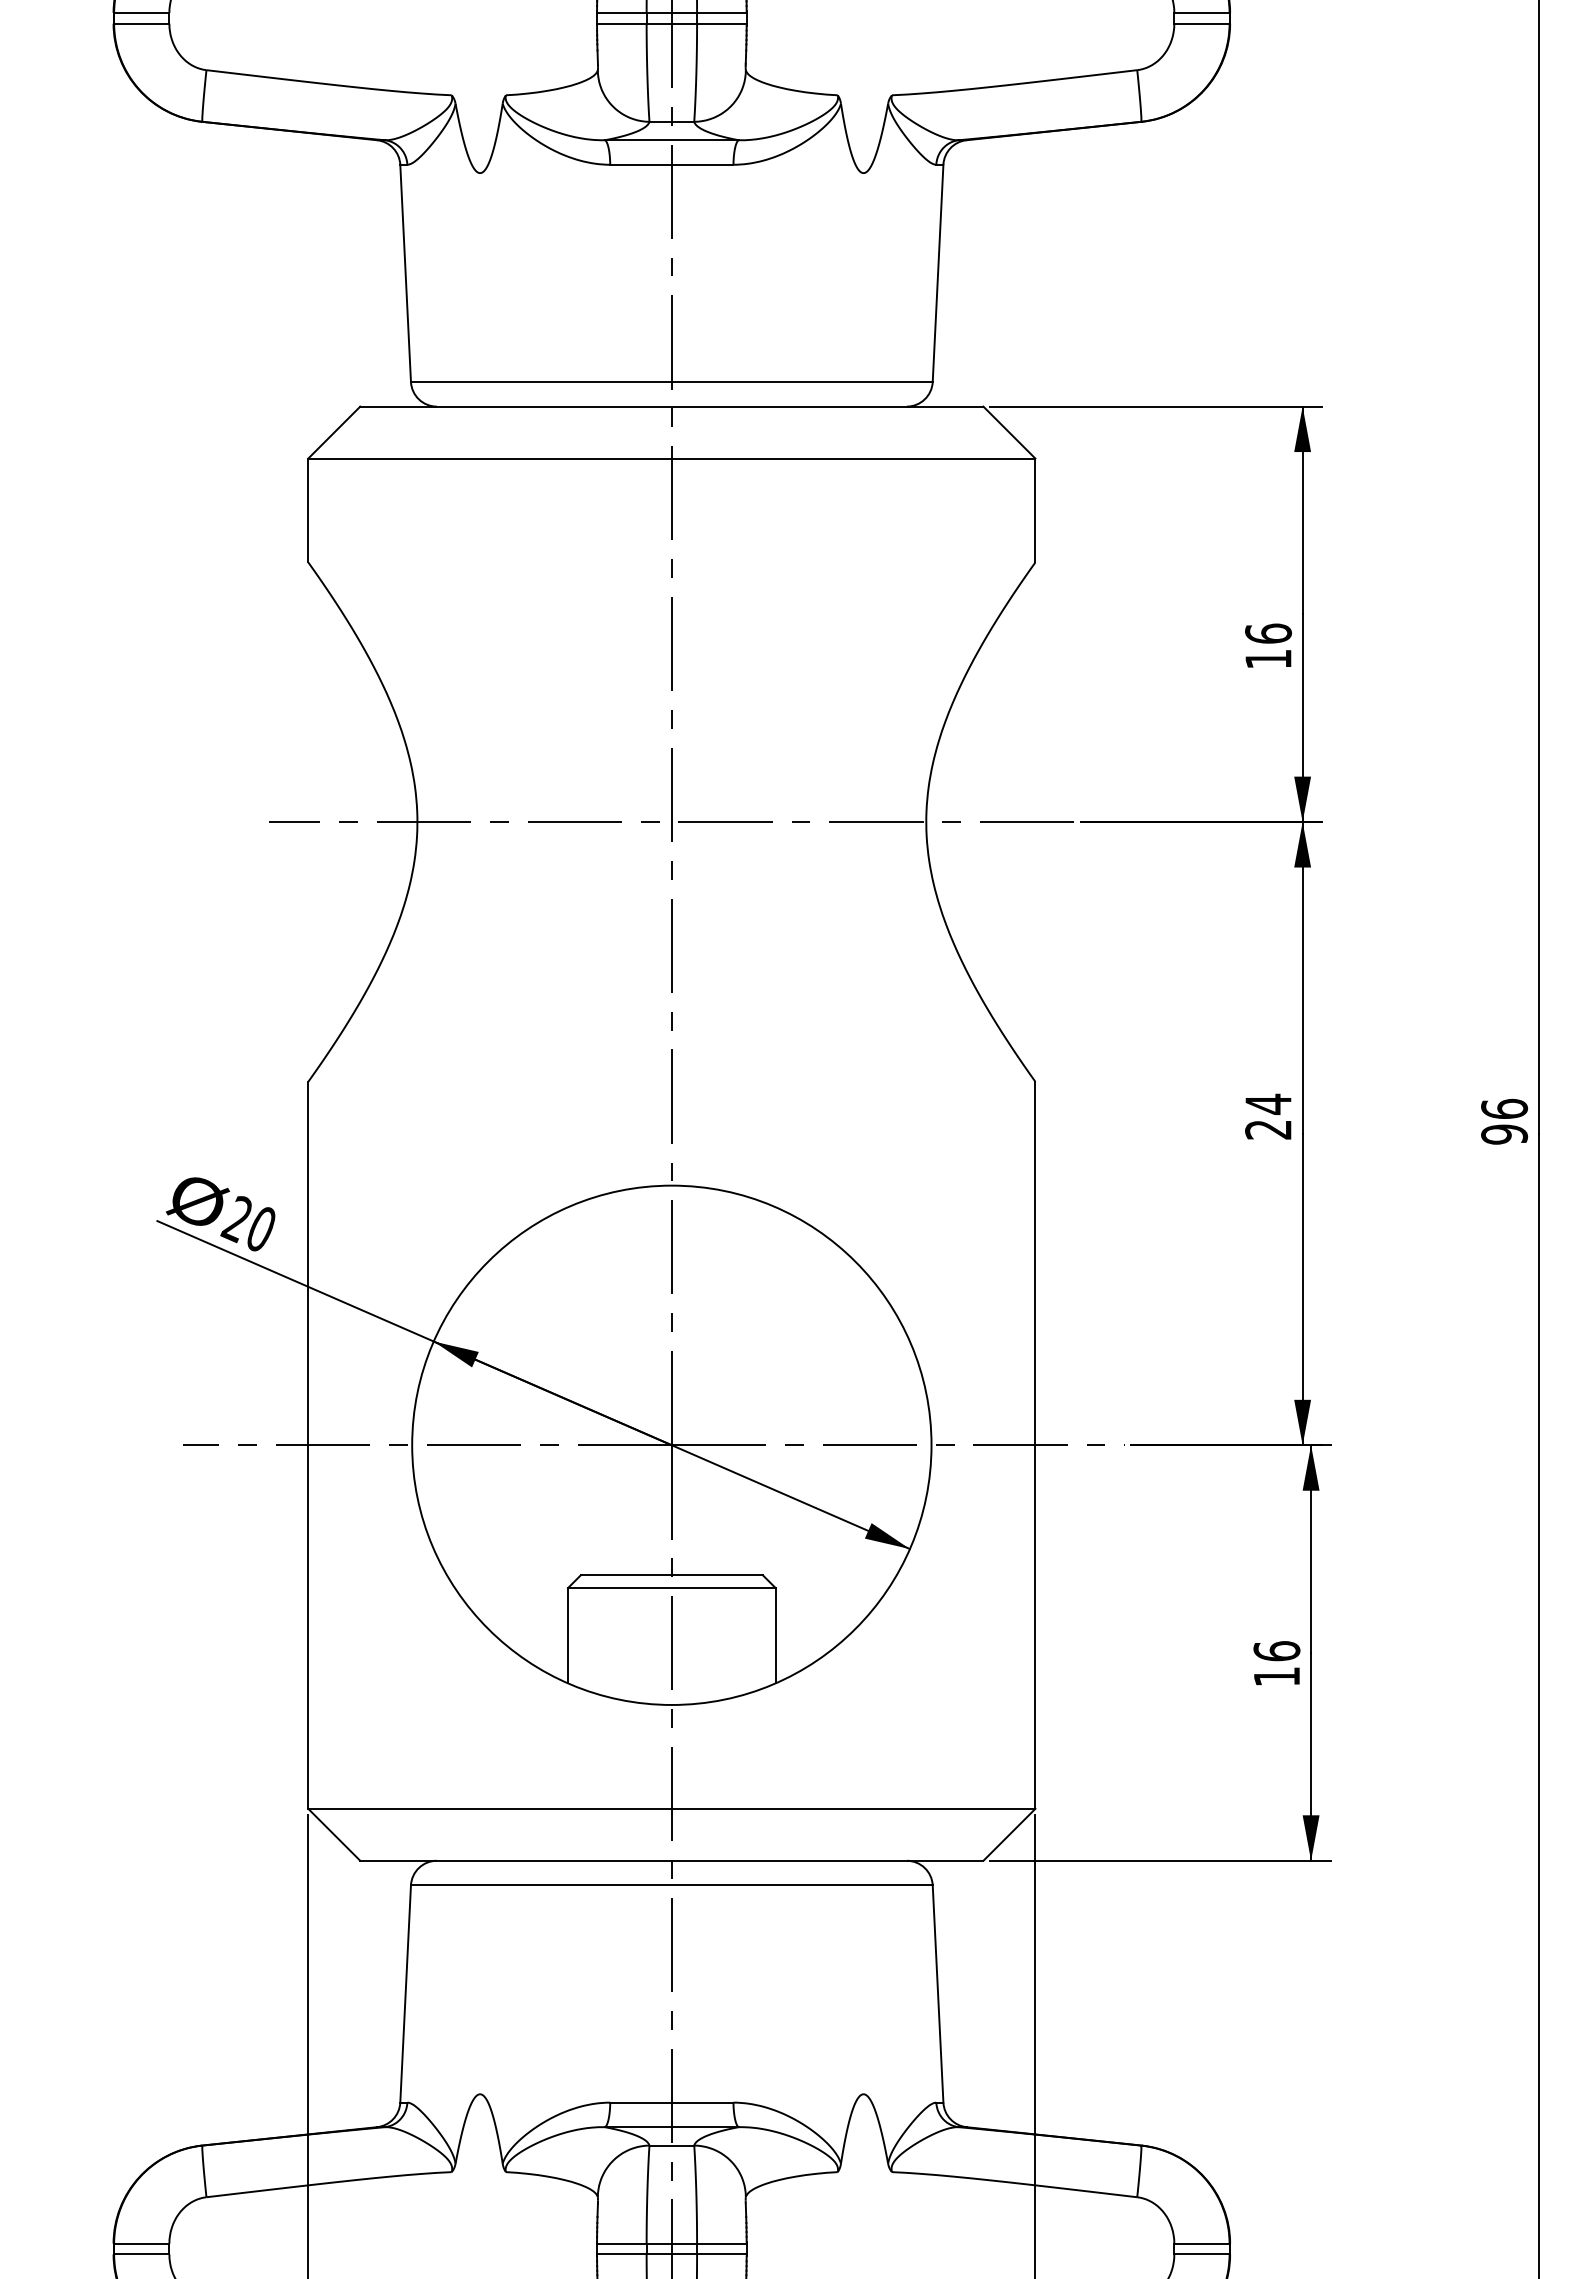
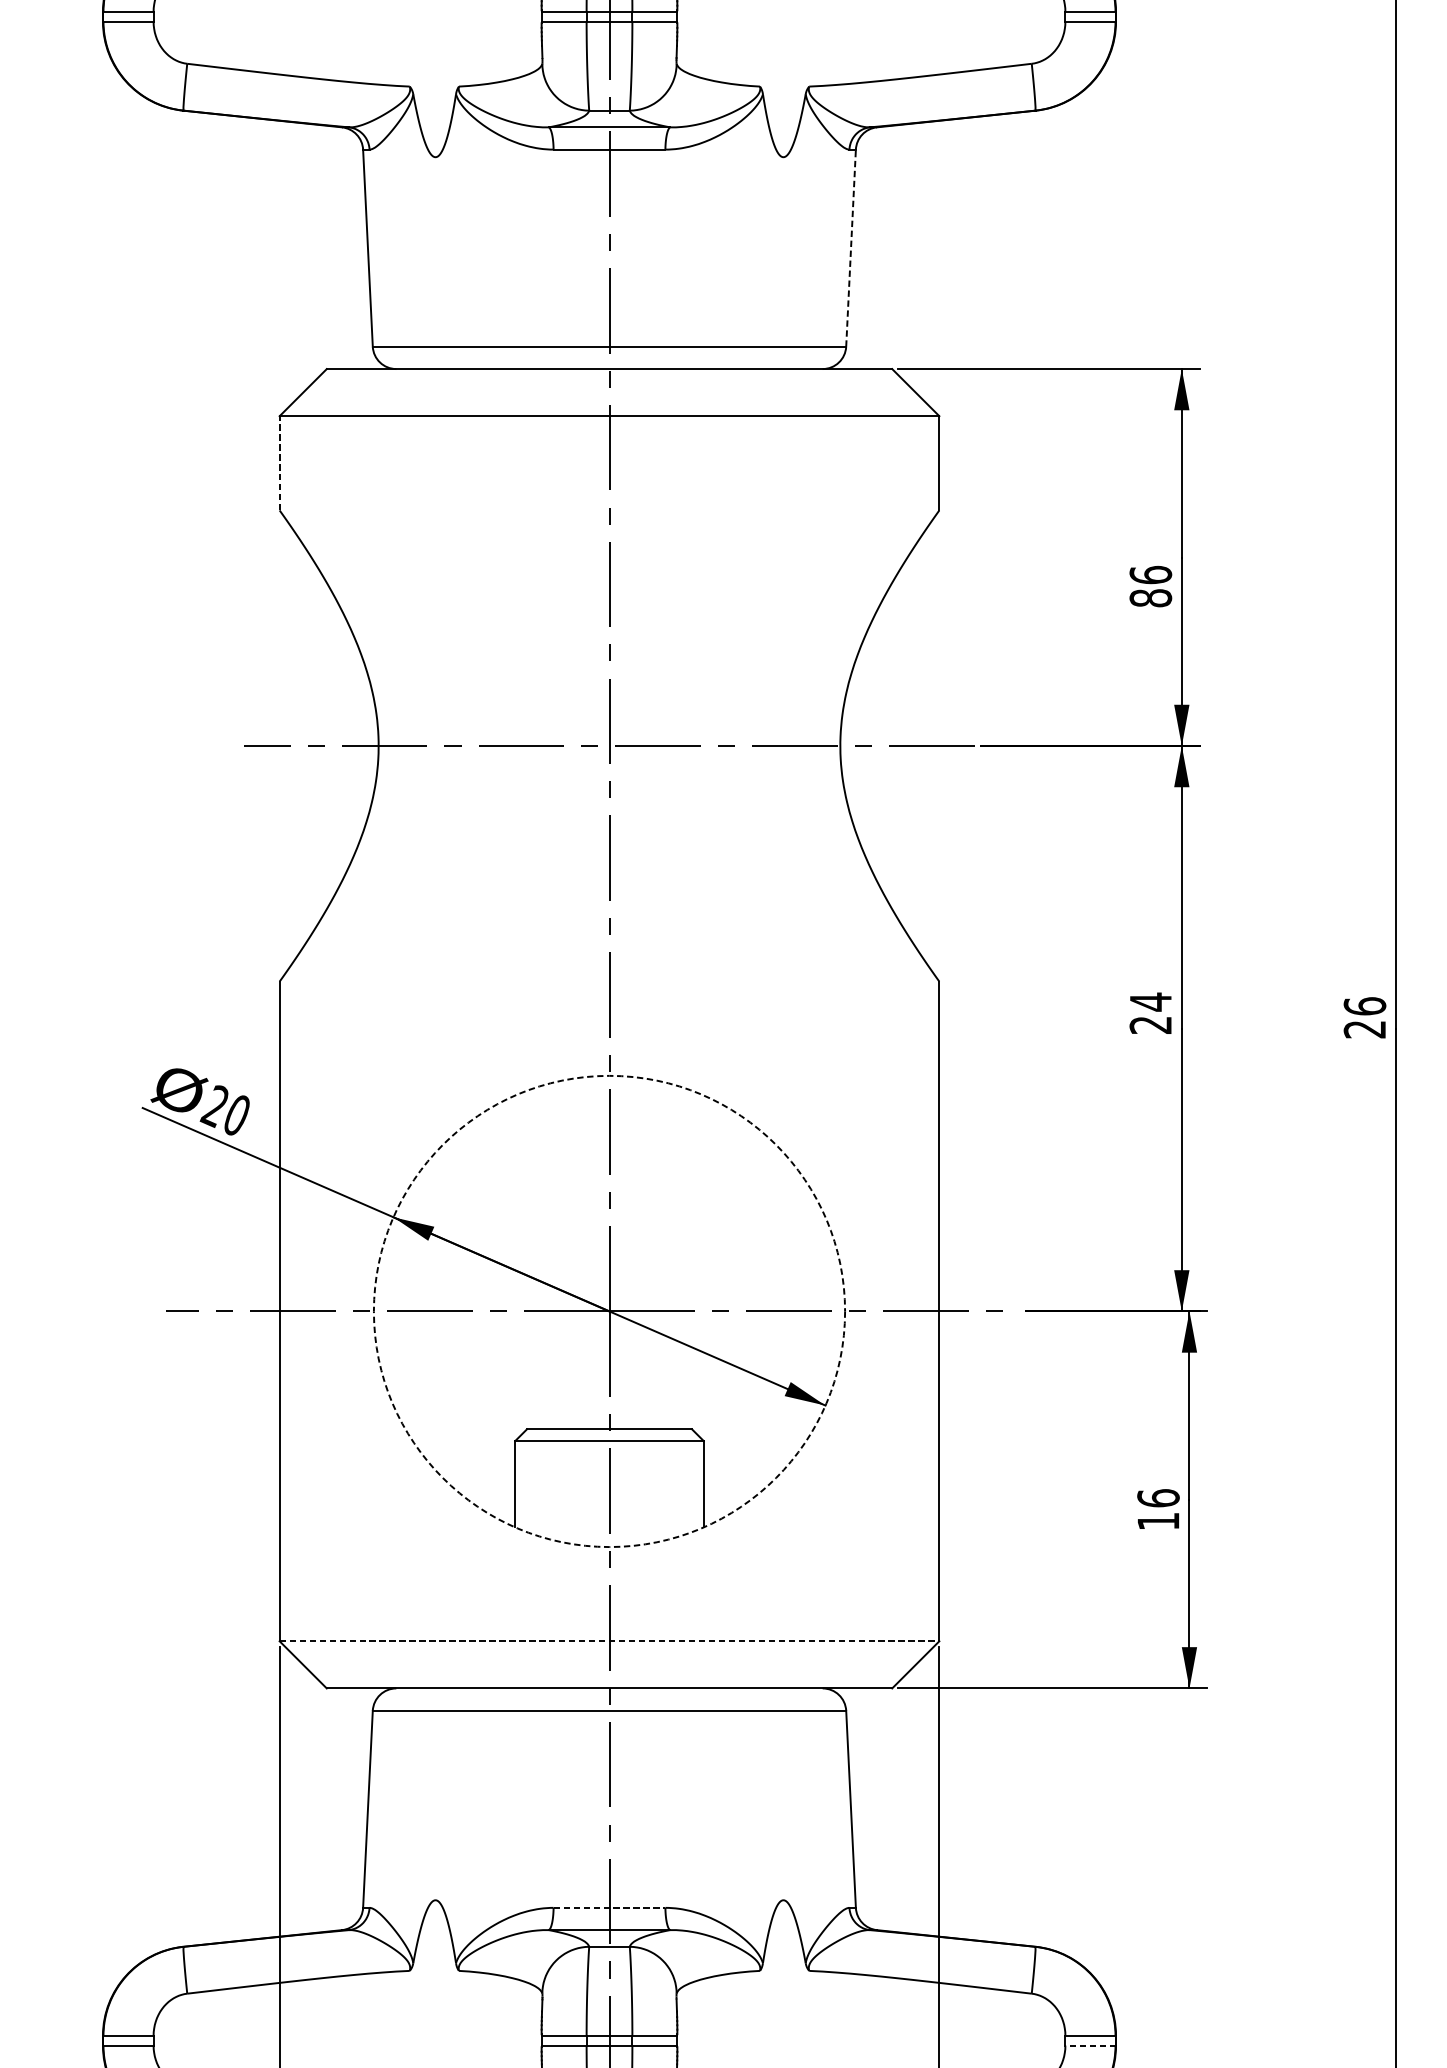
line: (938, 273) -> (851, 248), solid -> dashed
line: (308, 510) -> (279, 463), solid -> dashed
text: (1268, 659) -> (1150, 598), 16 -> 86
text: (1504, 1134) -> (1364, 1029), 96 -> 26
circle: (671, 1444) -> (609, 1310), solid -> dashed
line: (671, 1808) -> (609, 1640), solid -> dashed
line: (671, 2102) -> (609, 1907), solid -> dashed
line: (1202, 2254) -> (1090, 2045), solid -> dashed

